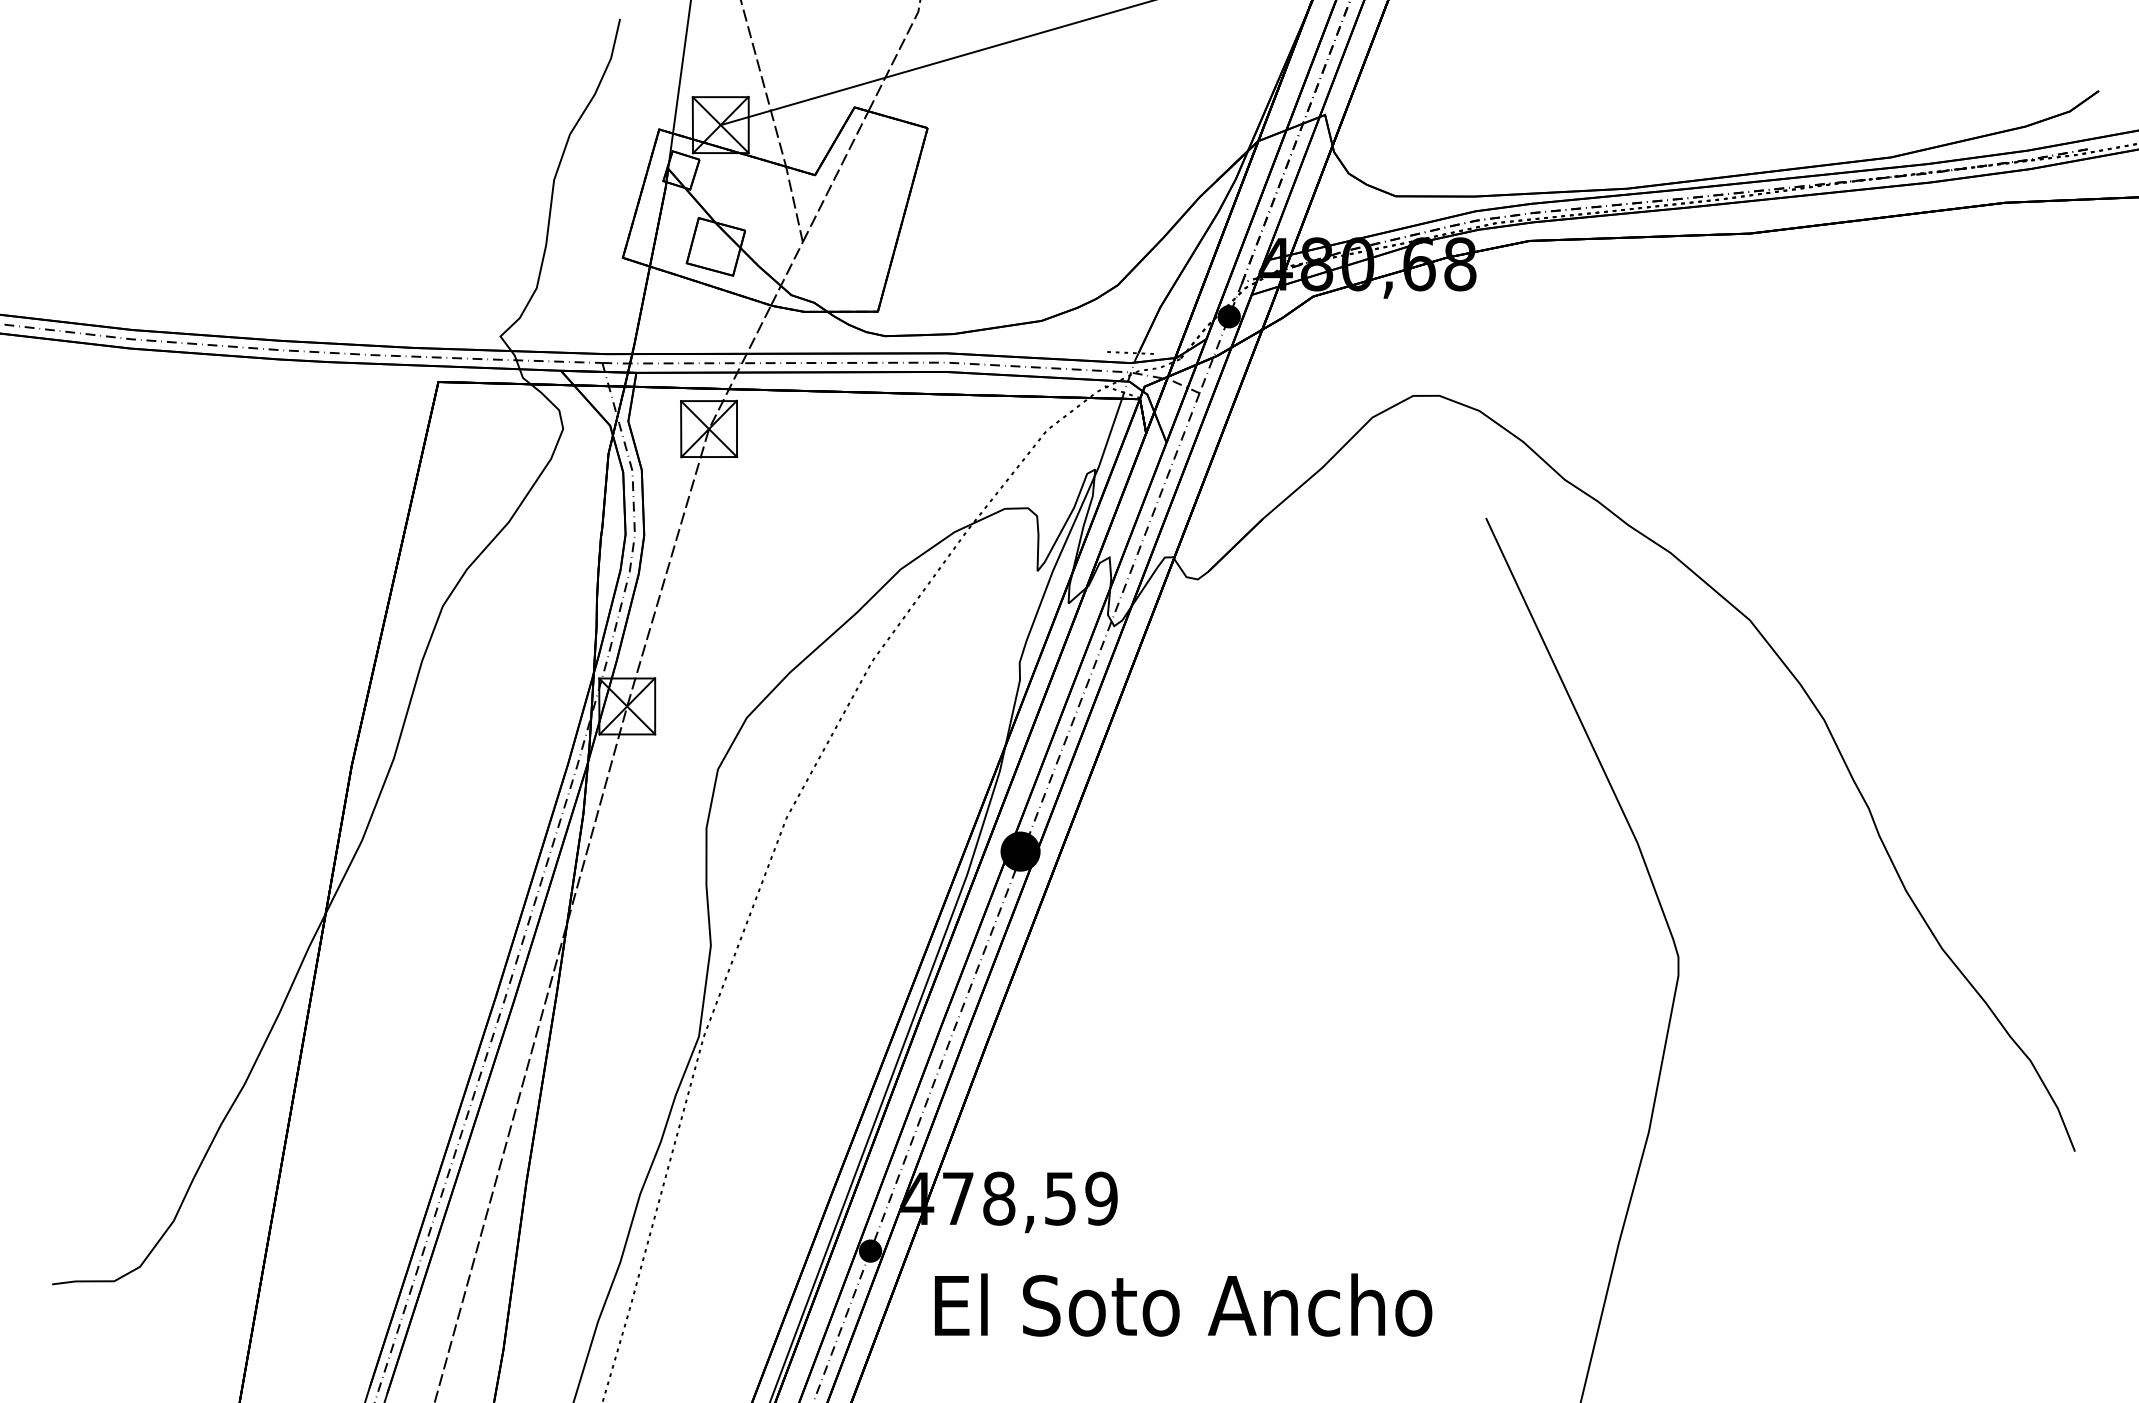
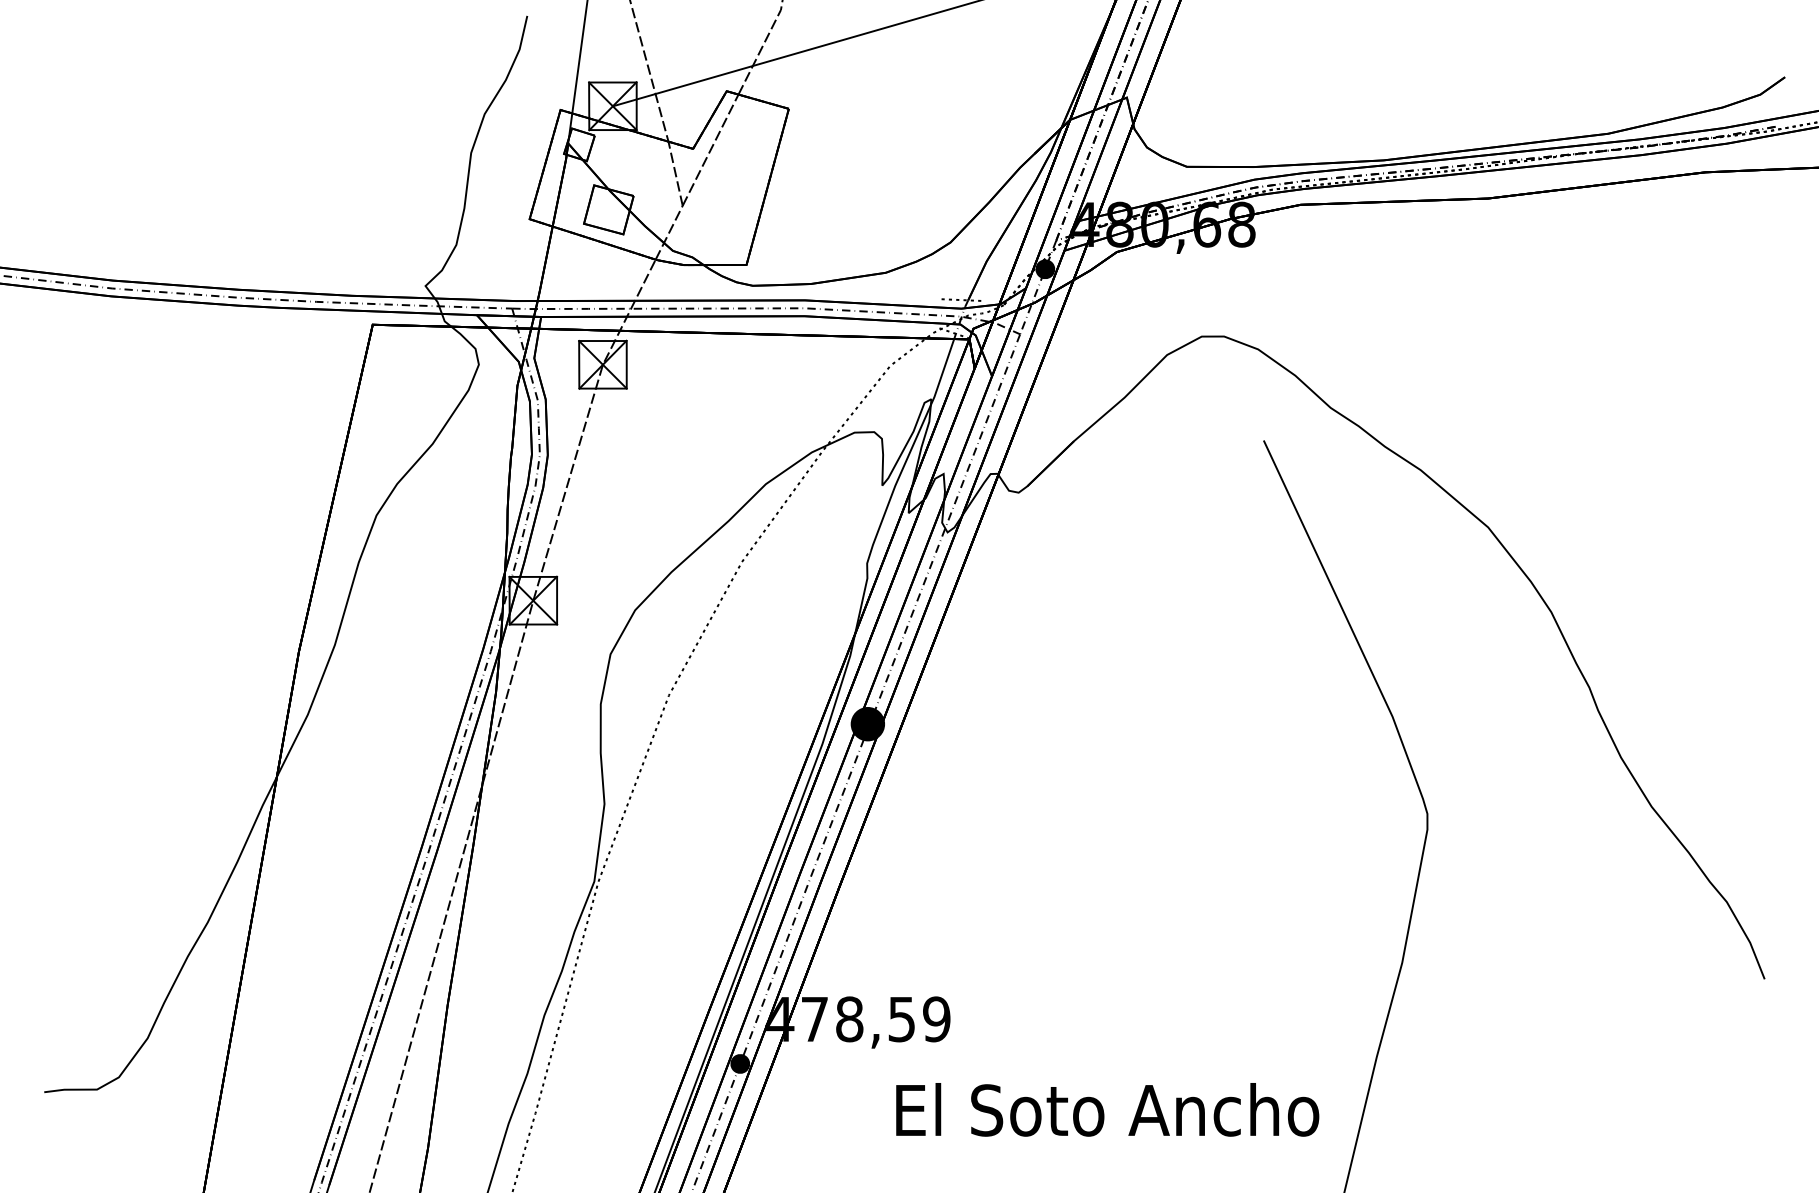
text: (1183, 1304) -> (1107, 1109), moved

